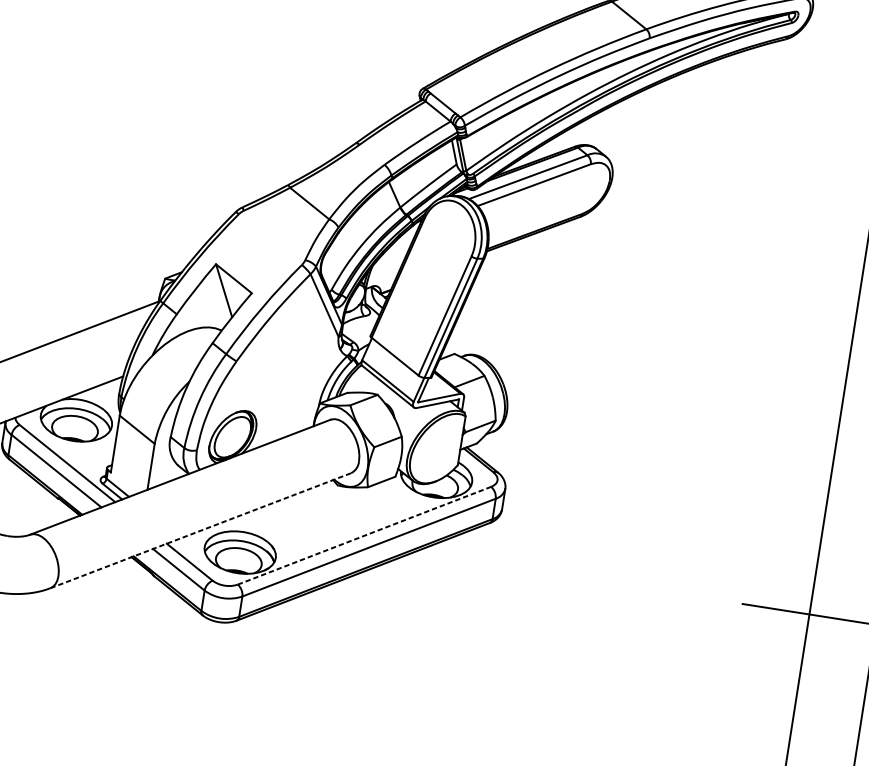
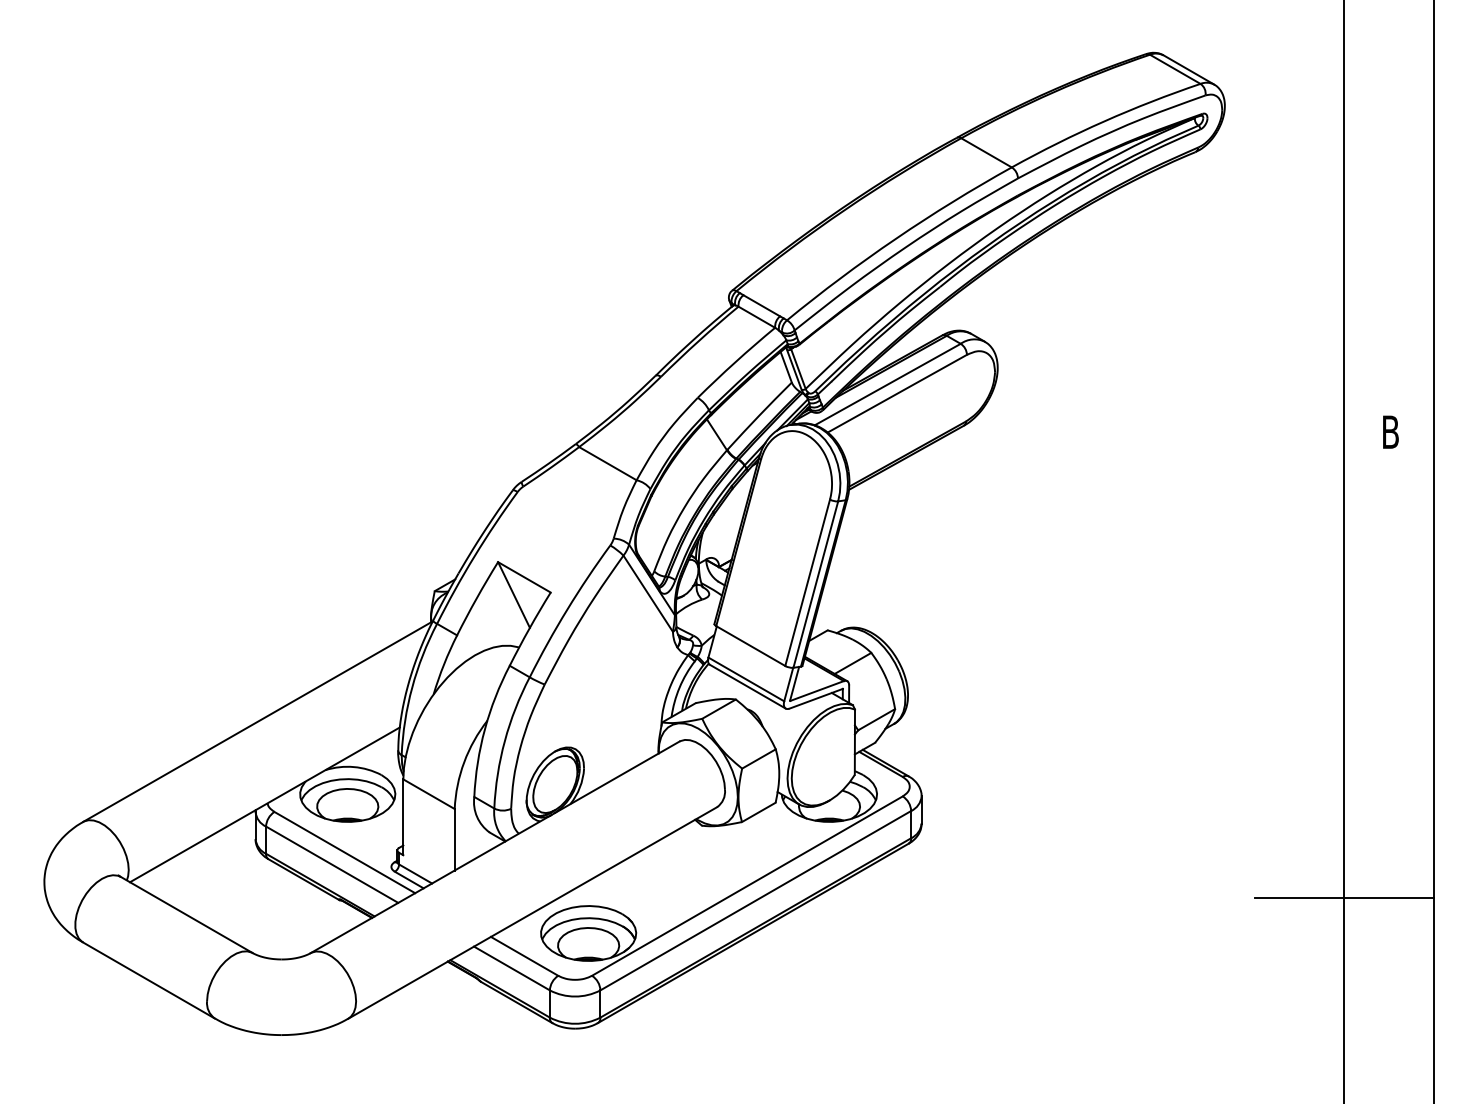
line: (200, 531) -> (532, 913), dashed -> solid
line: (364, 535) -> (747, 885), dashed -> solid

